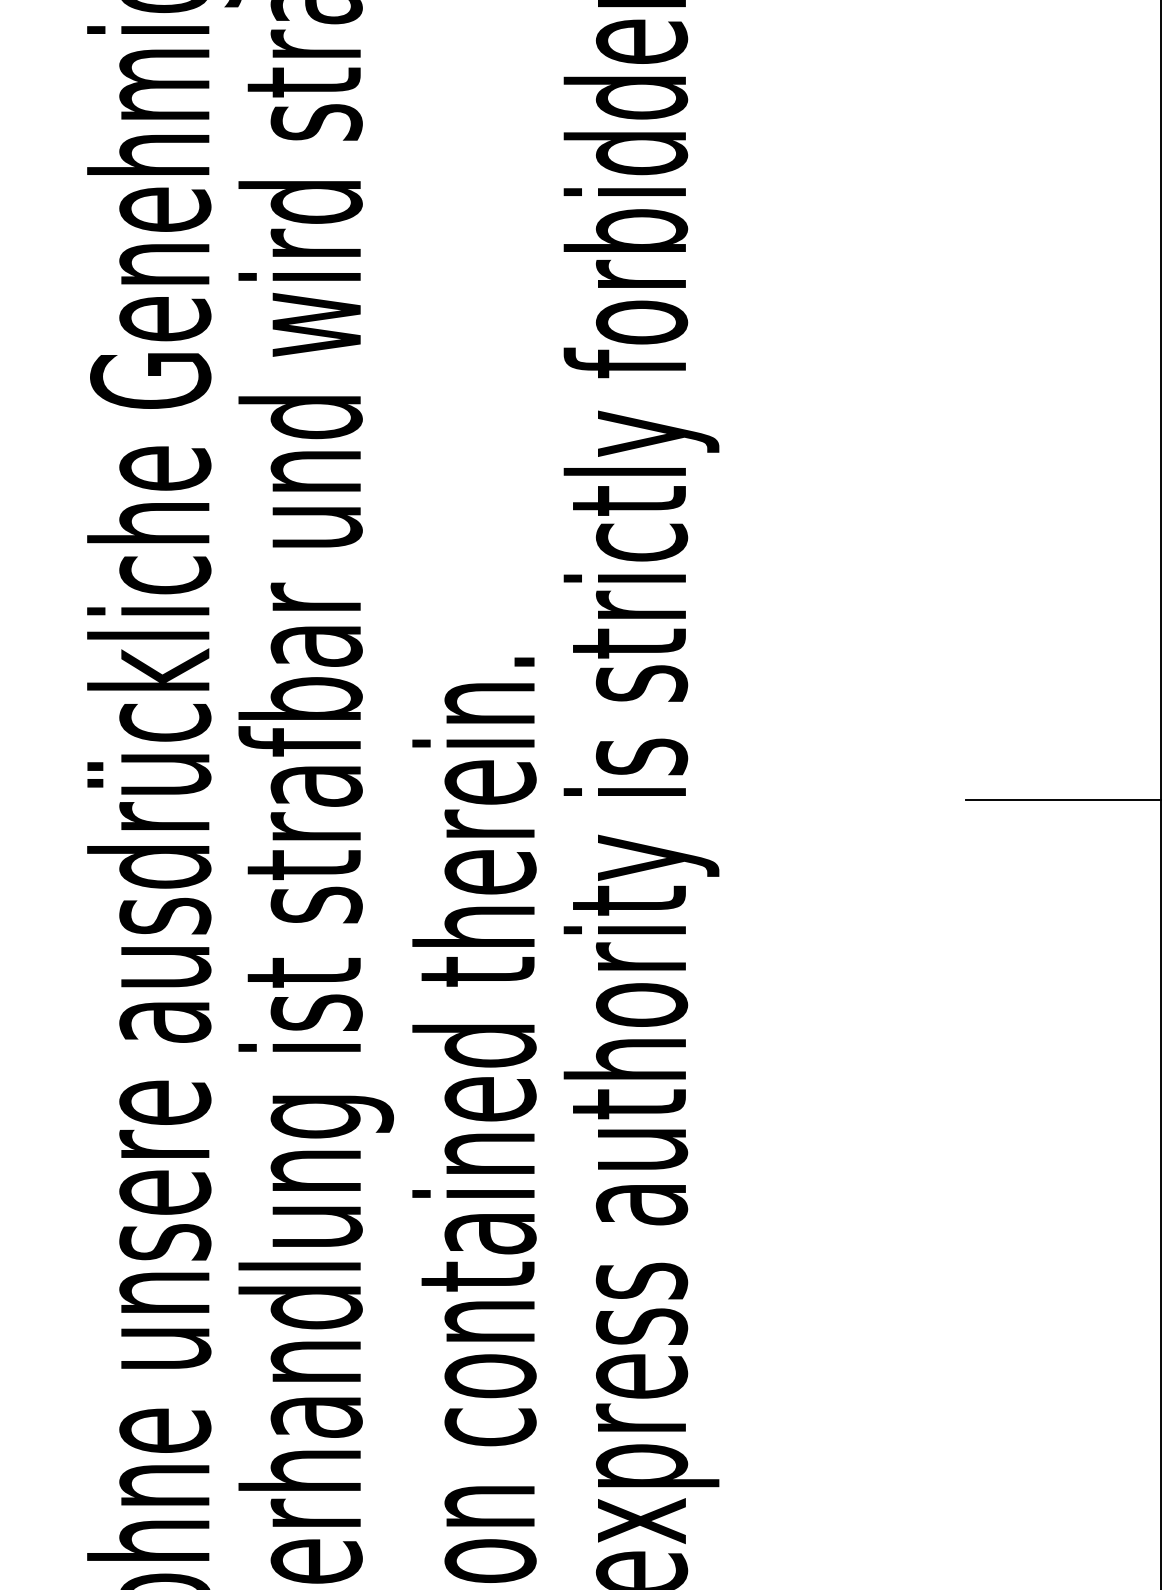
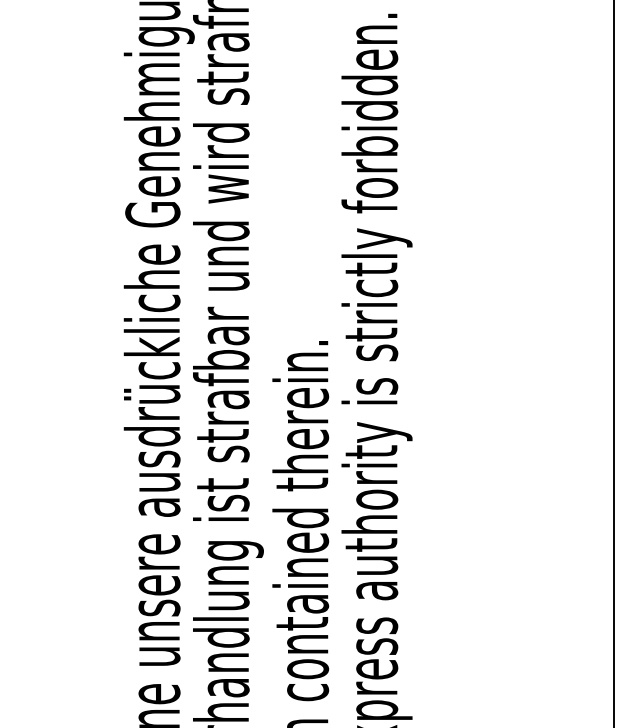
line: (1062, 800) -> (569, 406), removed

